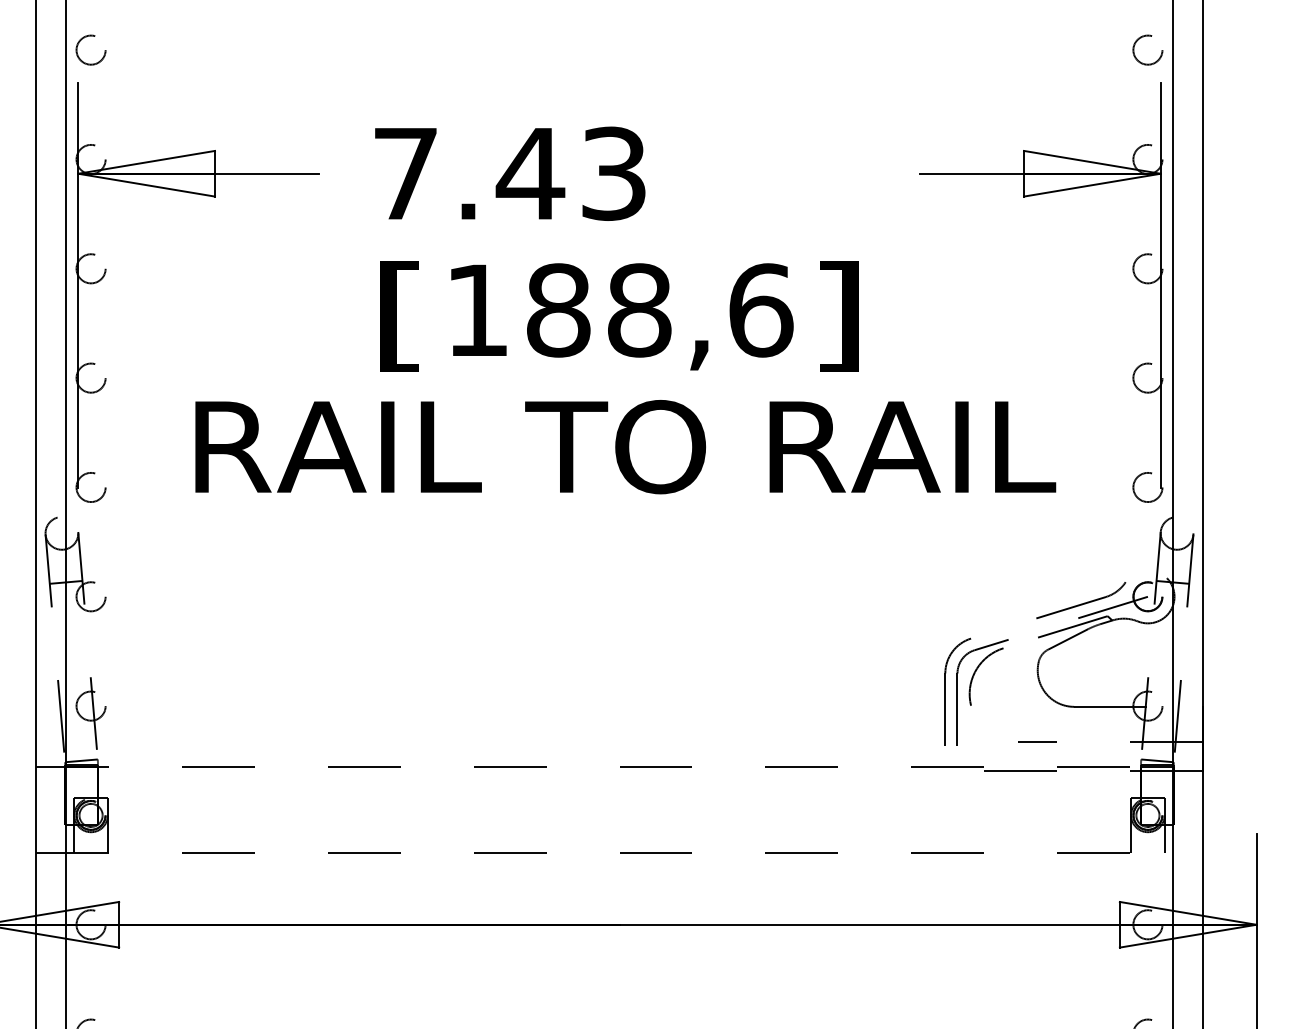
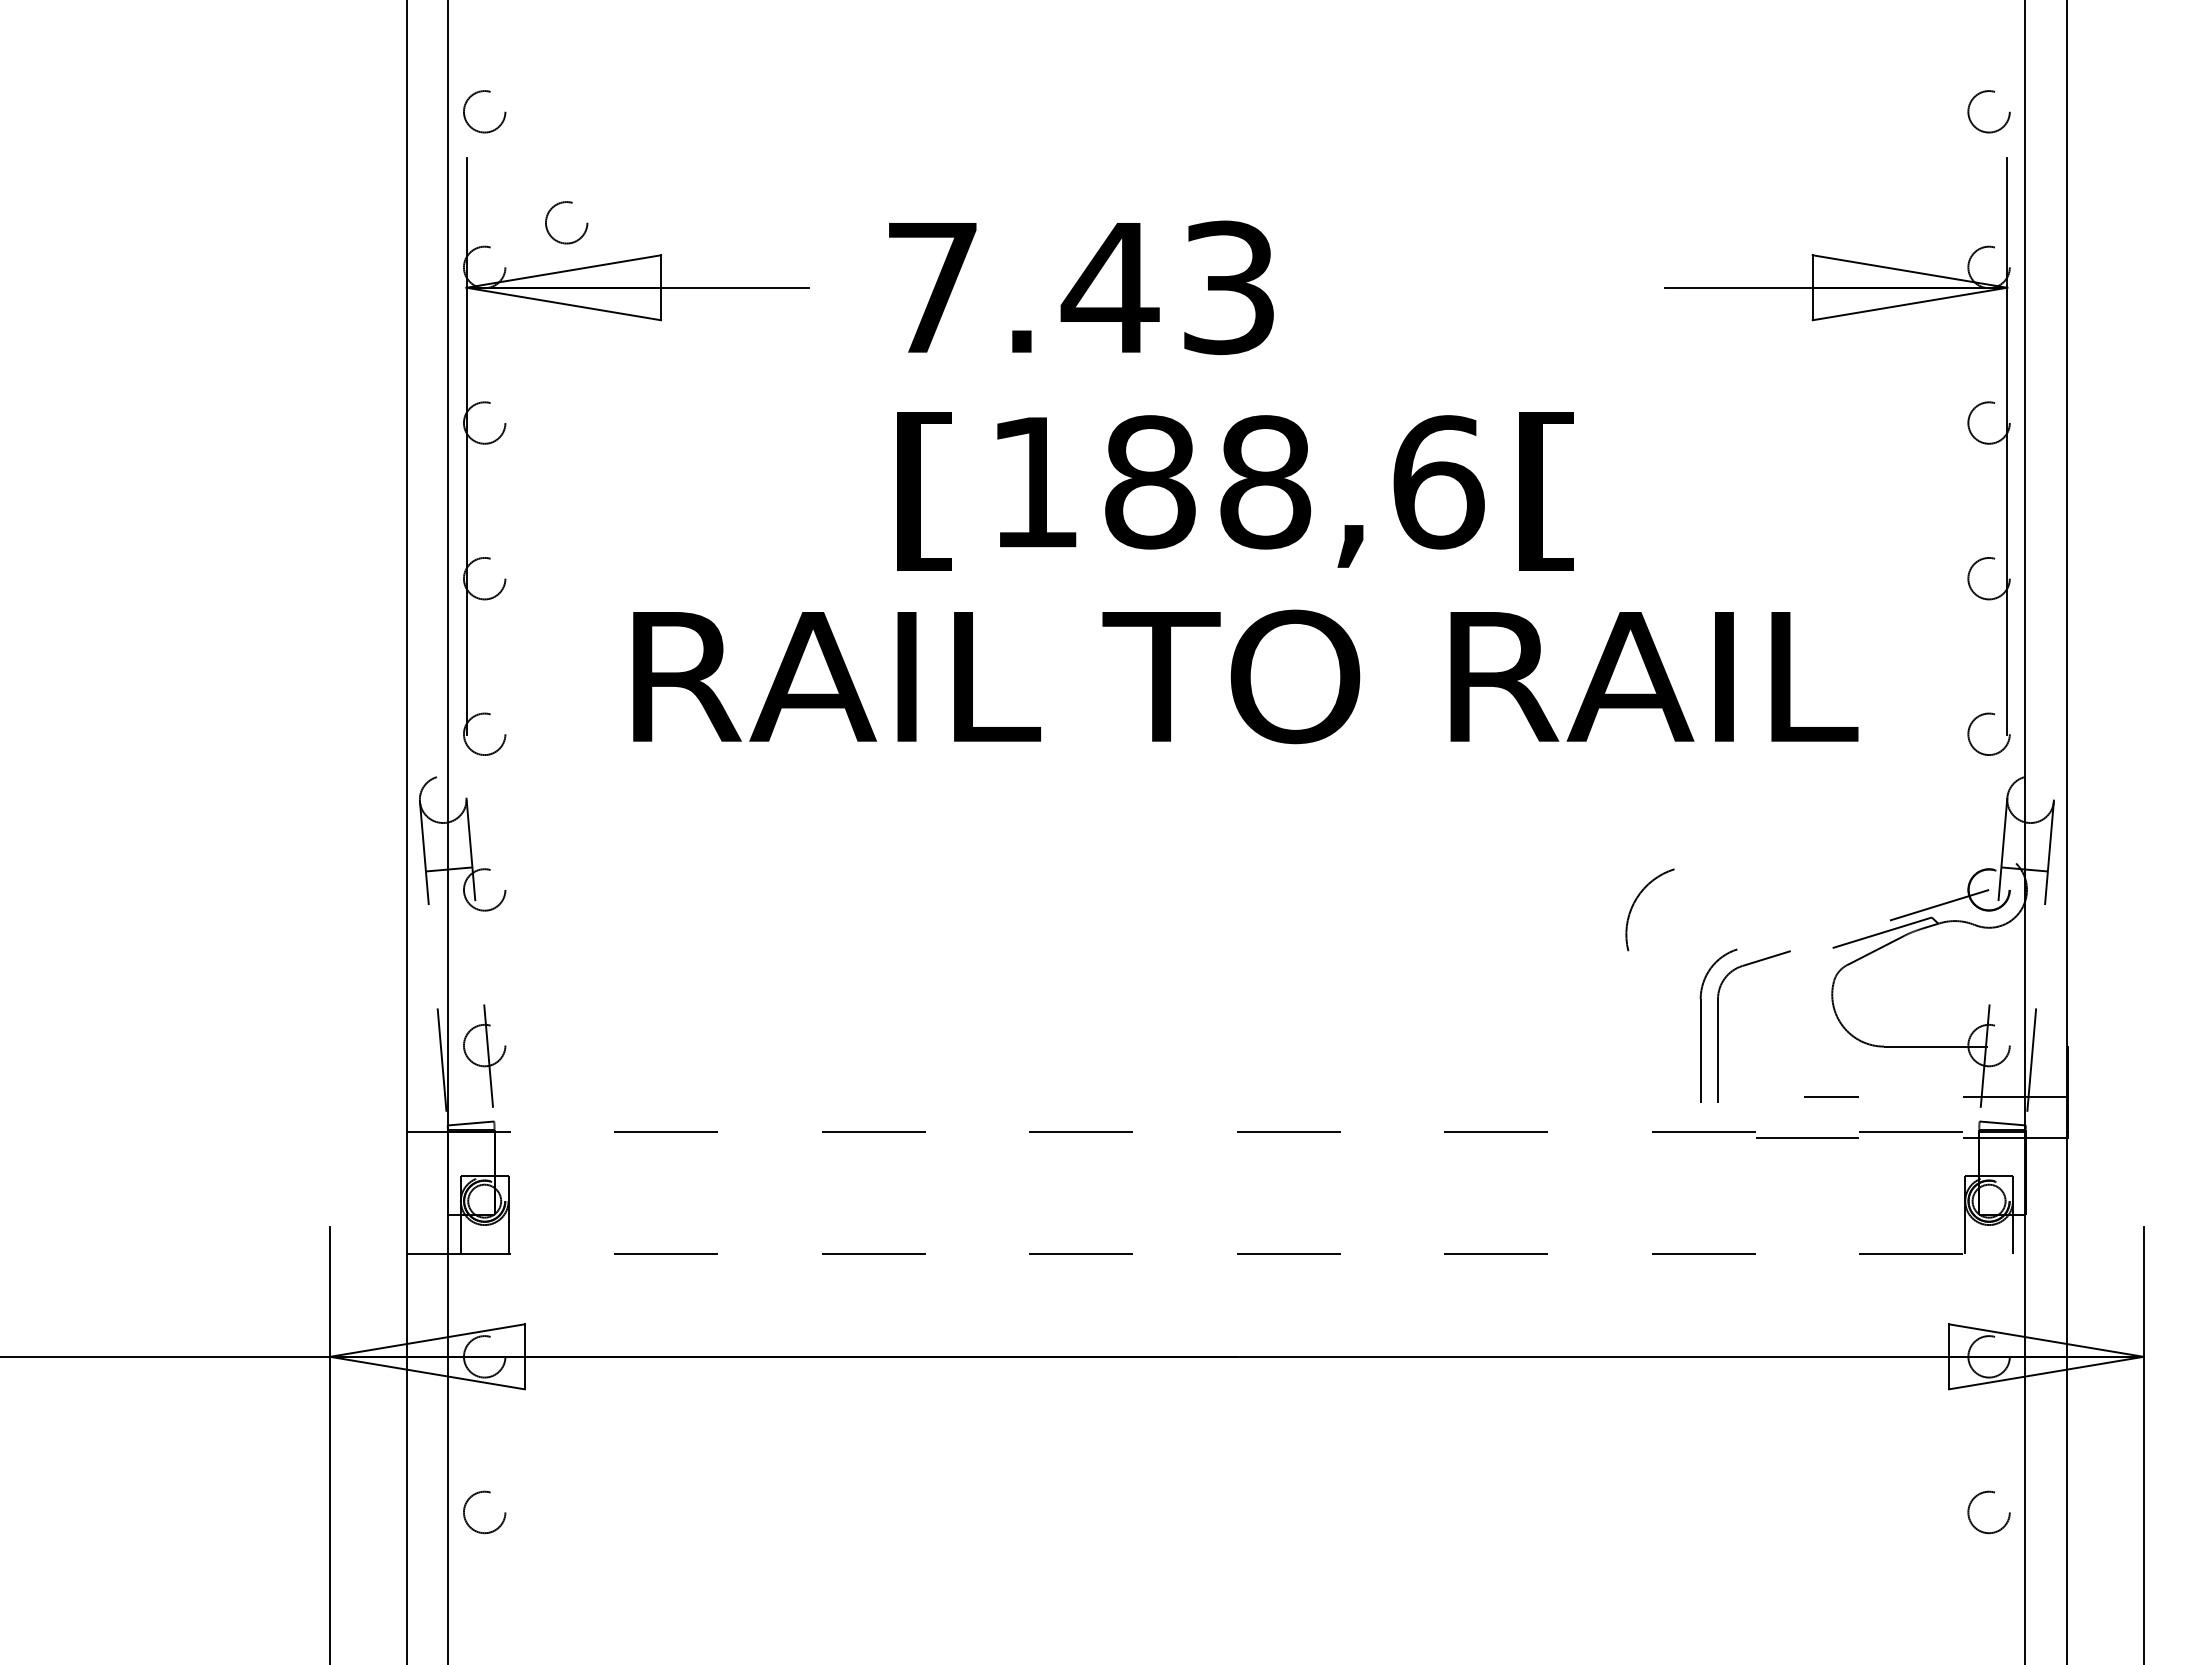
circle: (148, 127) -> (566, 222), added
text: (837, 316) -> (1547, 491), ] -> [
part: (1080, 599) -> (1893, 894), removed
arc: (977, 669) -> (1637, 899), moved

